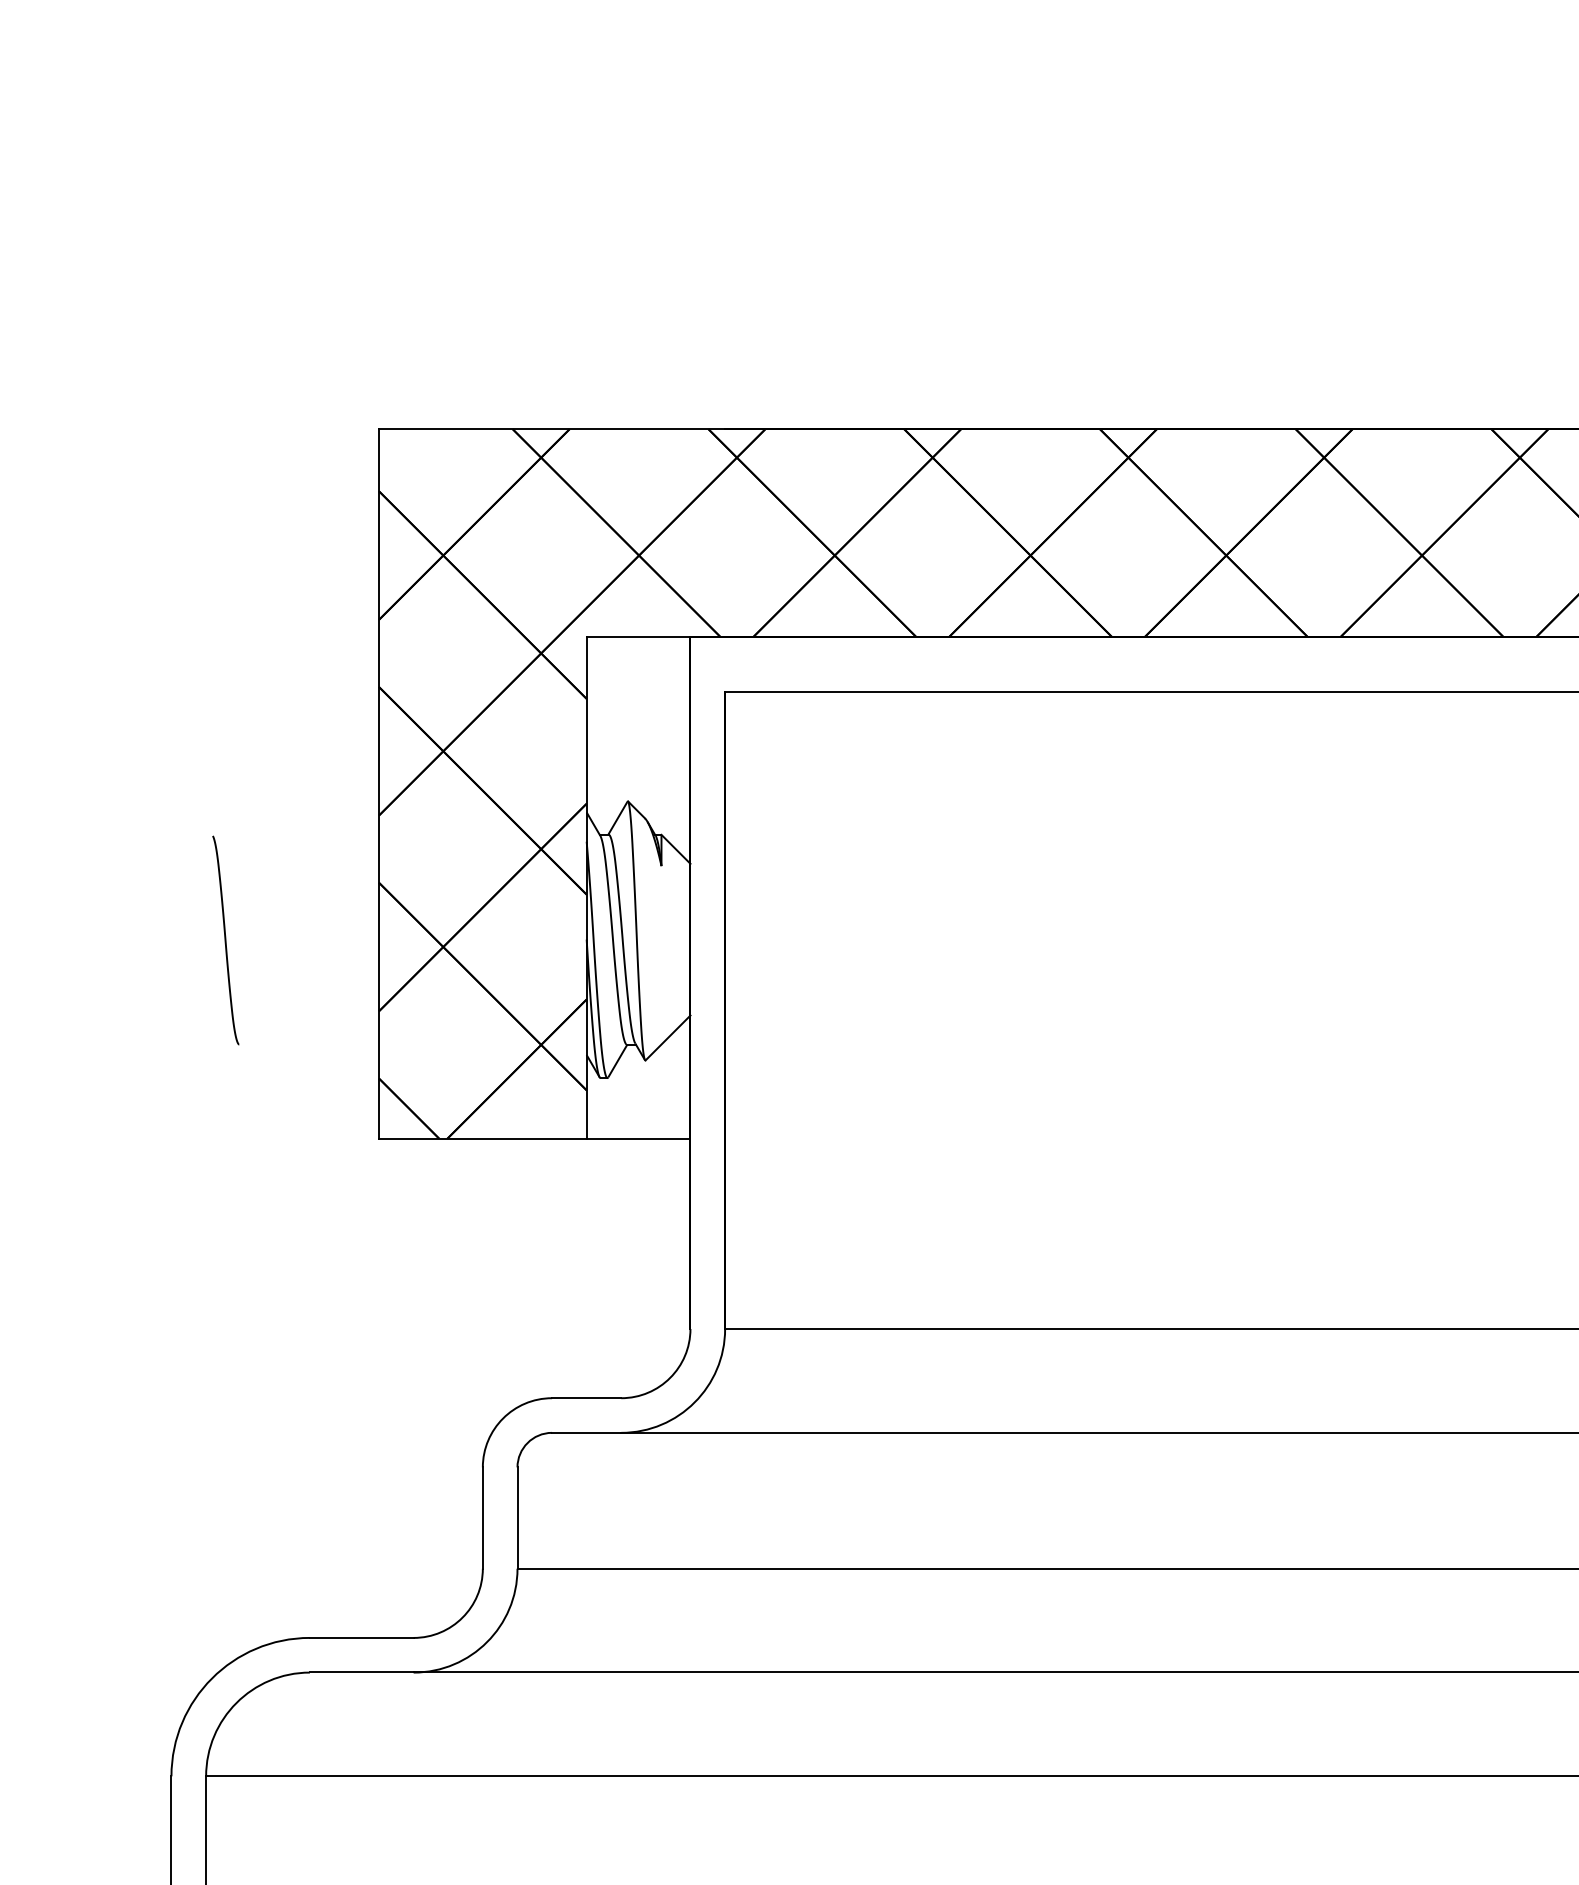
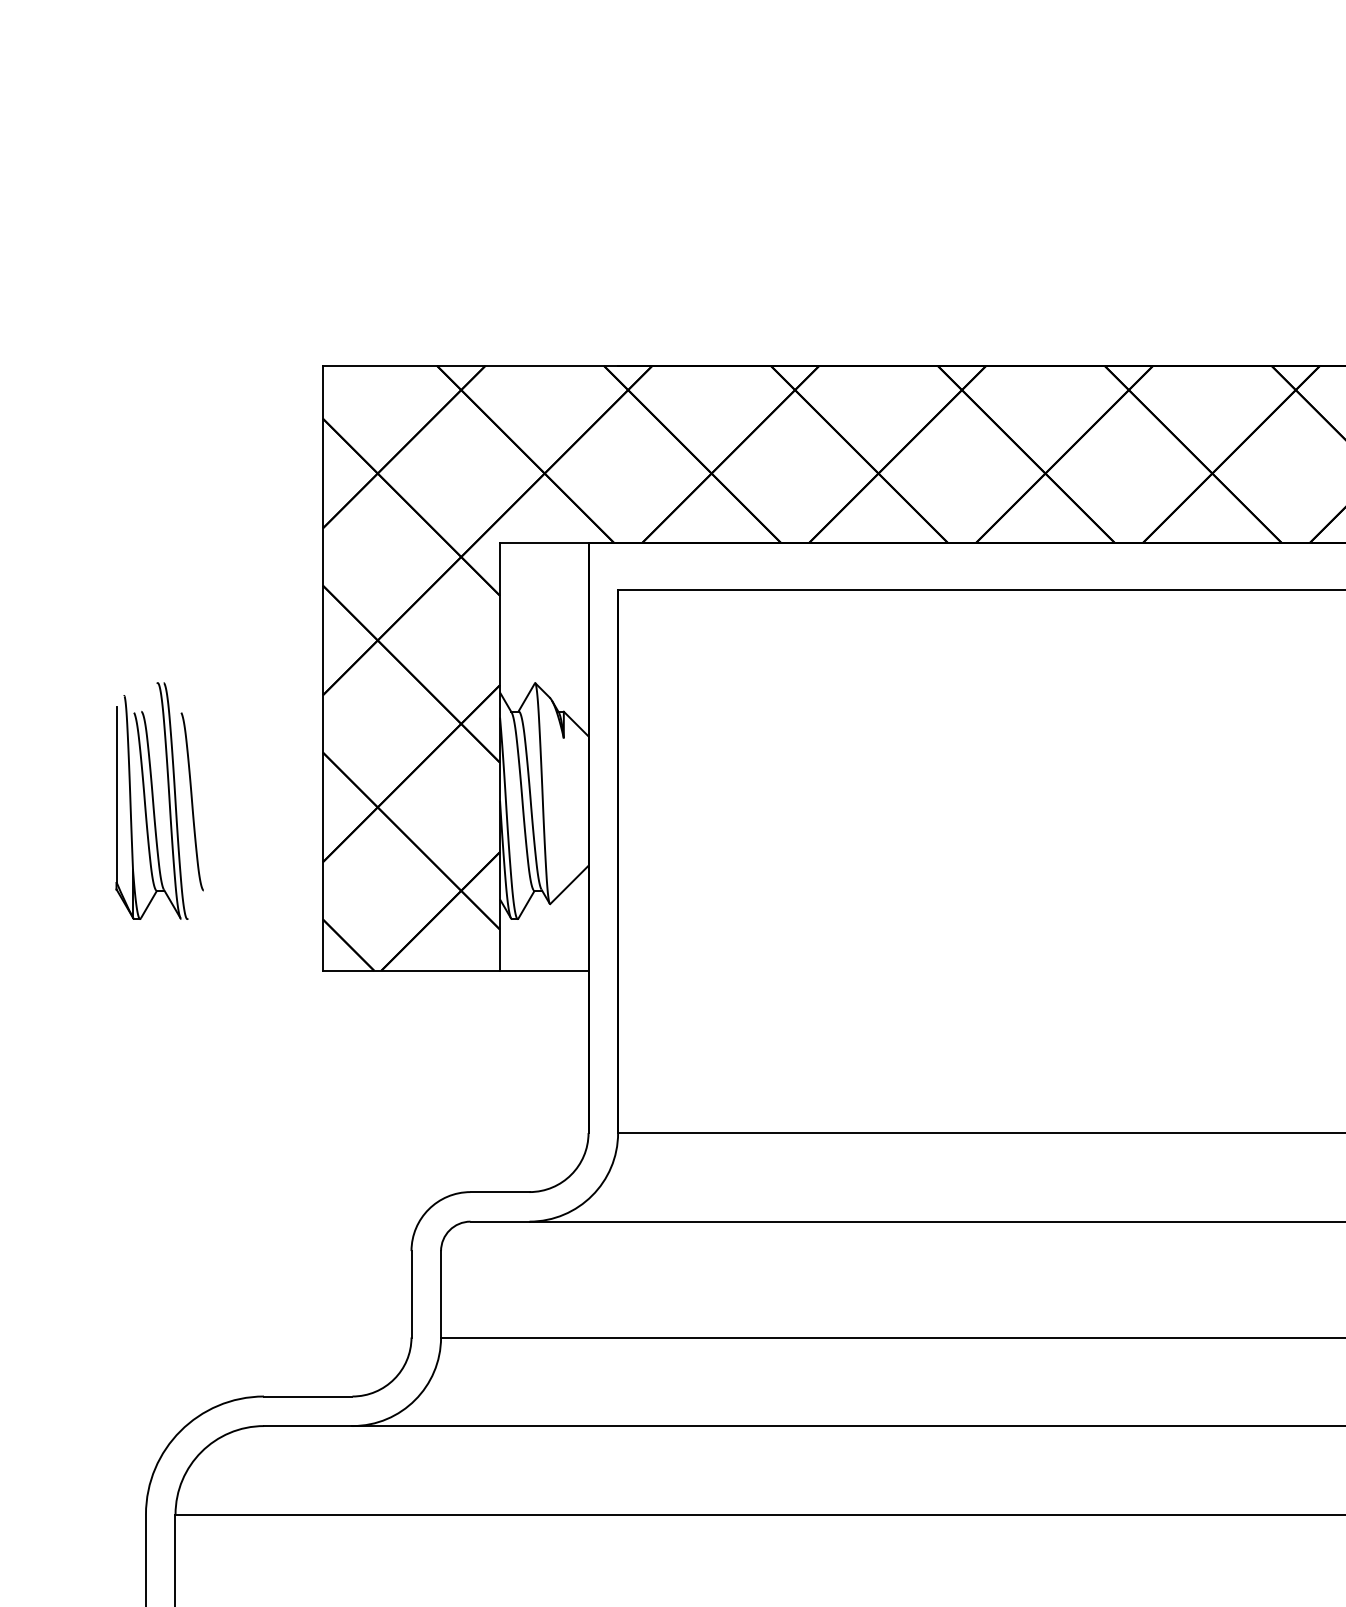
part: (177, 938) -> (151, 800), added

